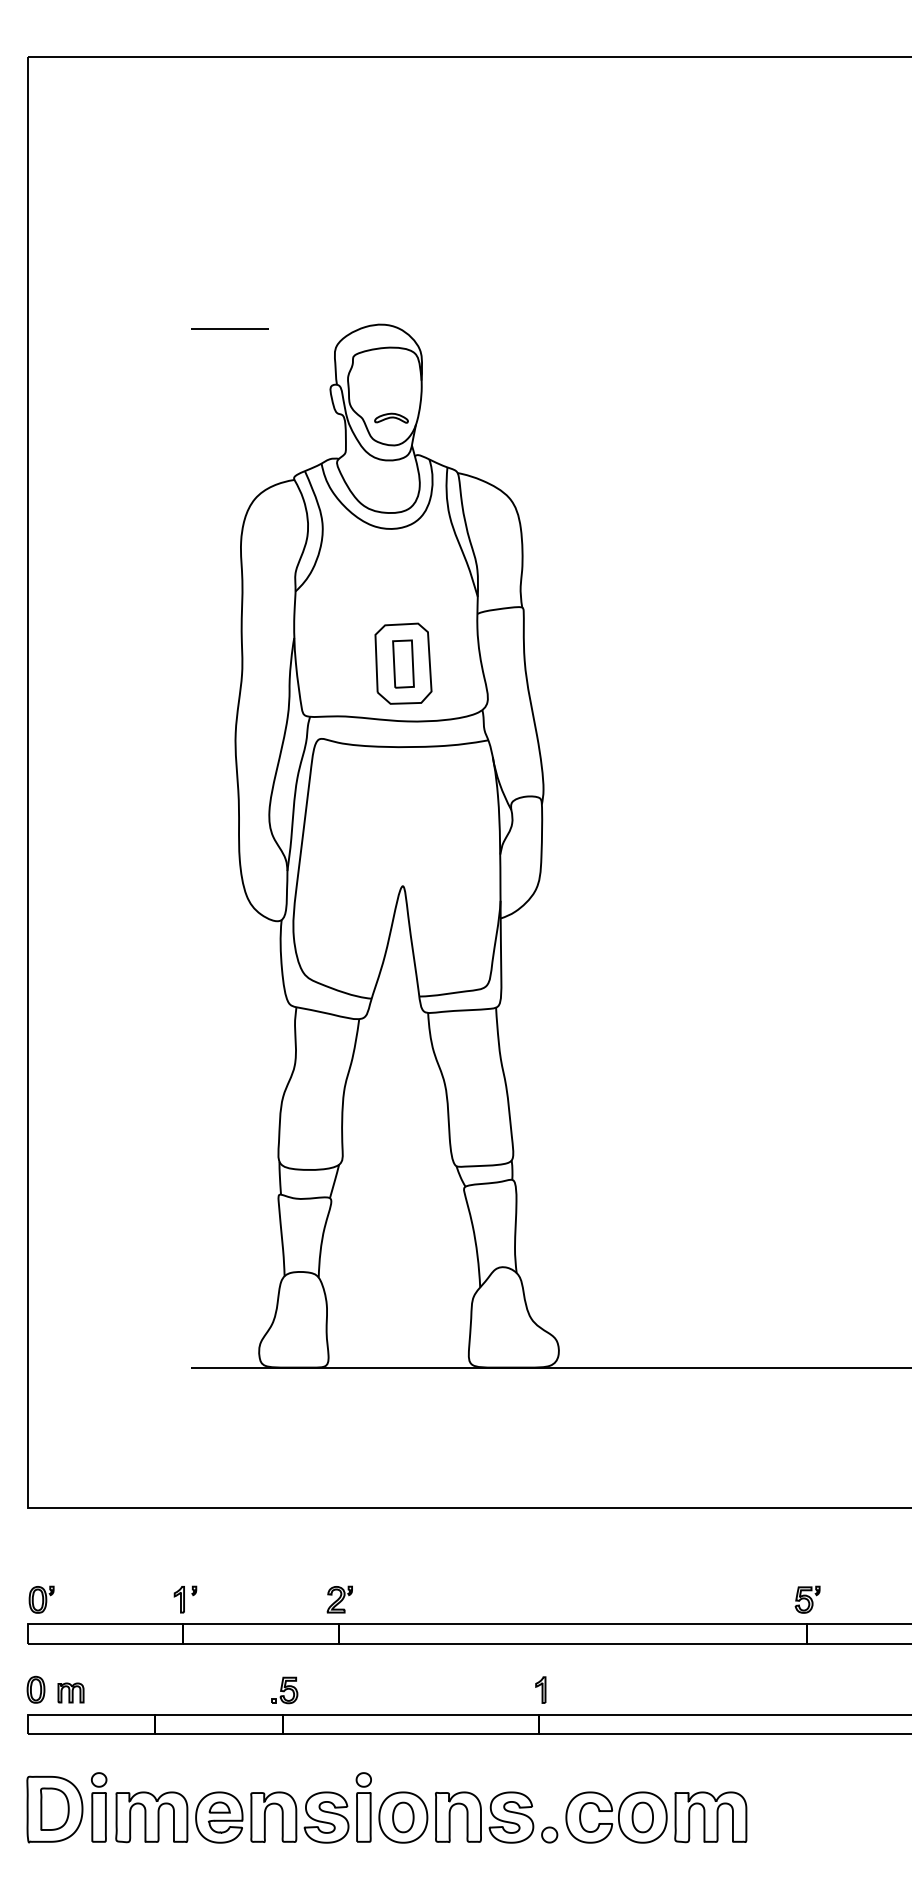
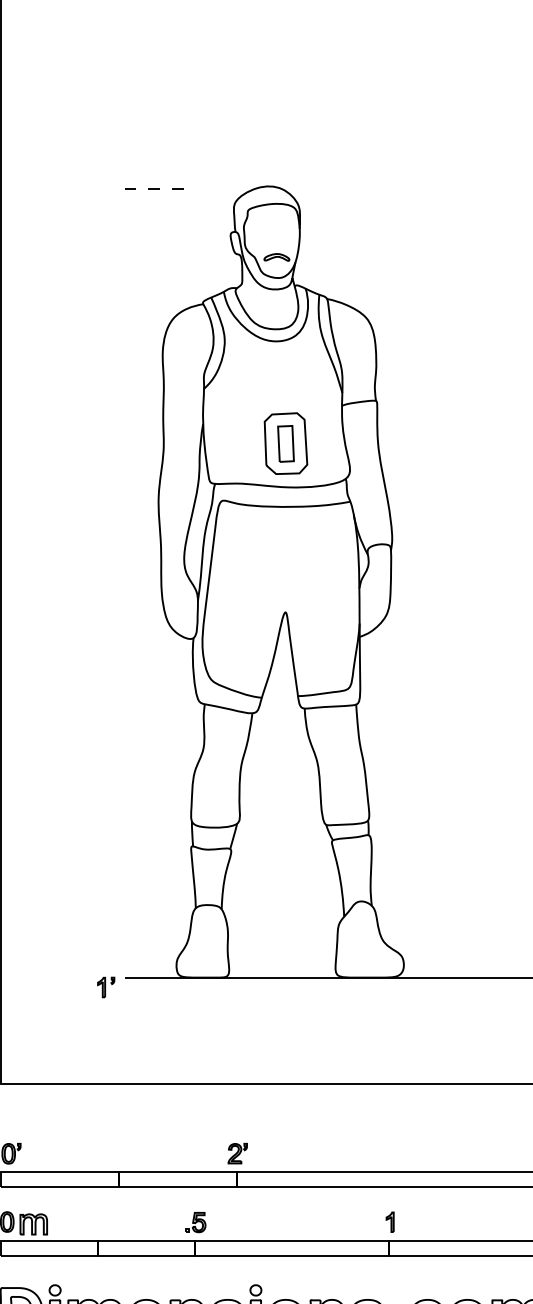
line: (229, 328) -> (154, 189), solid -> dashed
part: (185, 1599) -> (106, 987), moved
part: (70, 1692) -> (33, 1224), size x1.4

